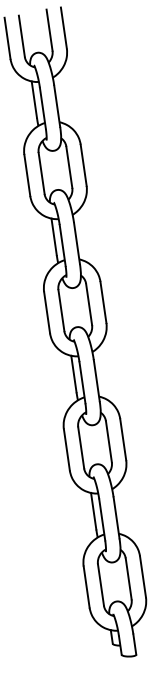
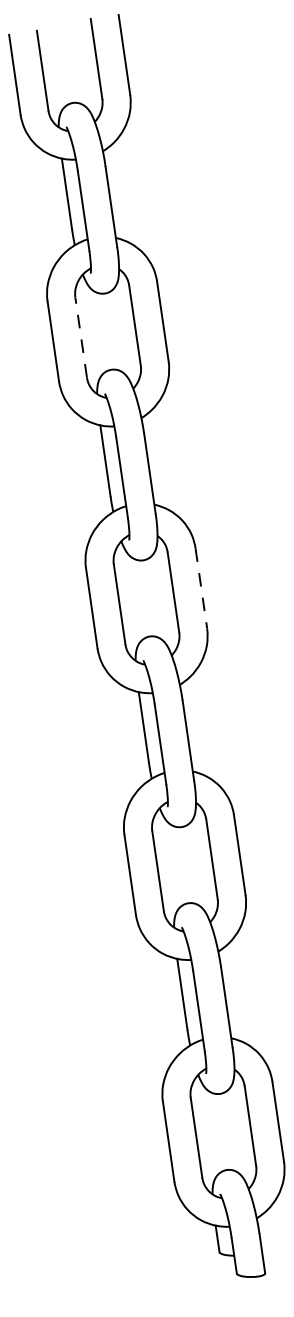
line: (41, 173) -> (80, 337), solid -> dashed
line: (103, 302) -> (201, 588), solid -> dashed

